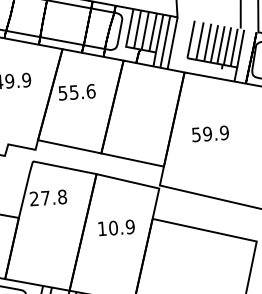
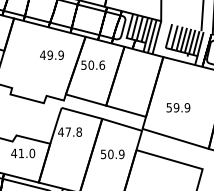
text: (74, 91) -> (91, 64), 55.6 -> 50.6
part: (210, 133) -> (178, 107), moved
text: (33, 197) -> (60, 131), 27.8 -> 47.8
text: (102, 229) -> (103, 154), 10.9 -> 50.9

